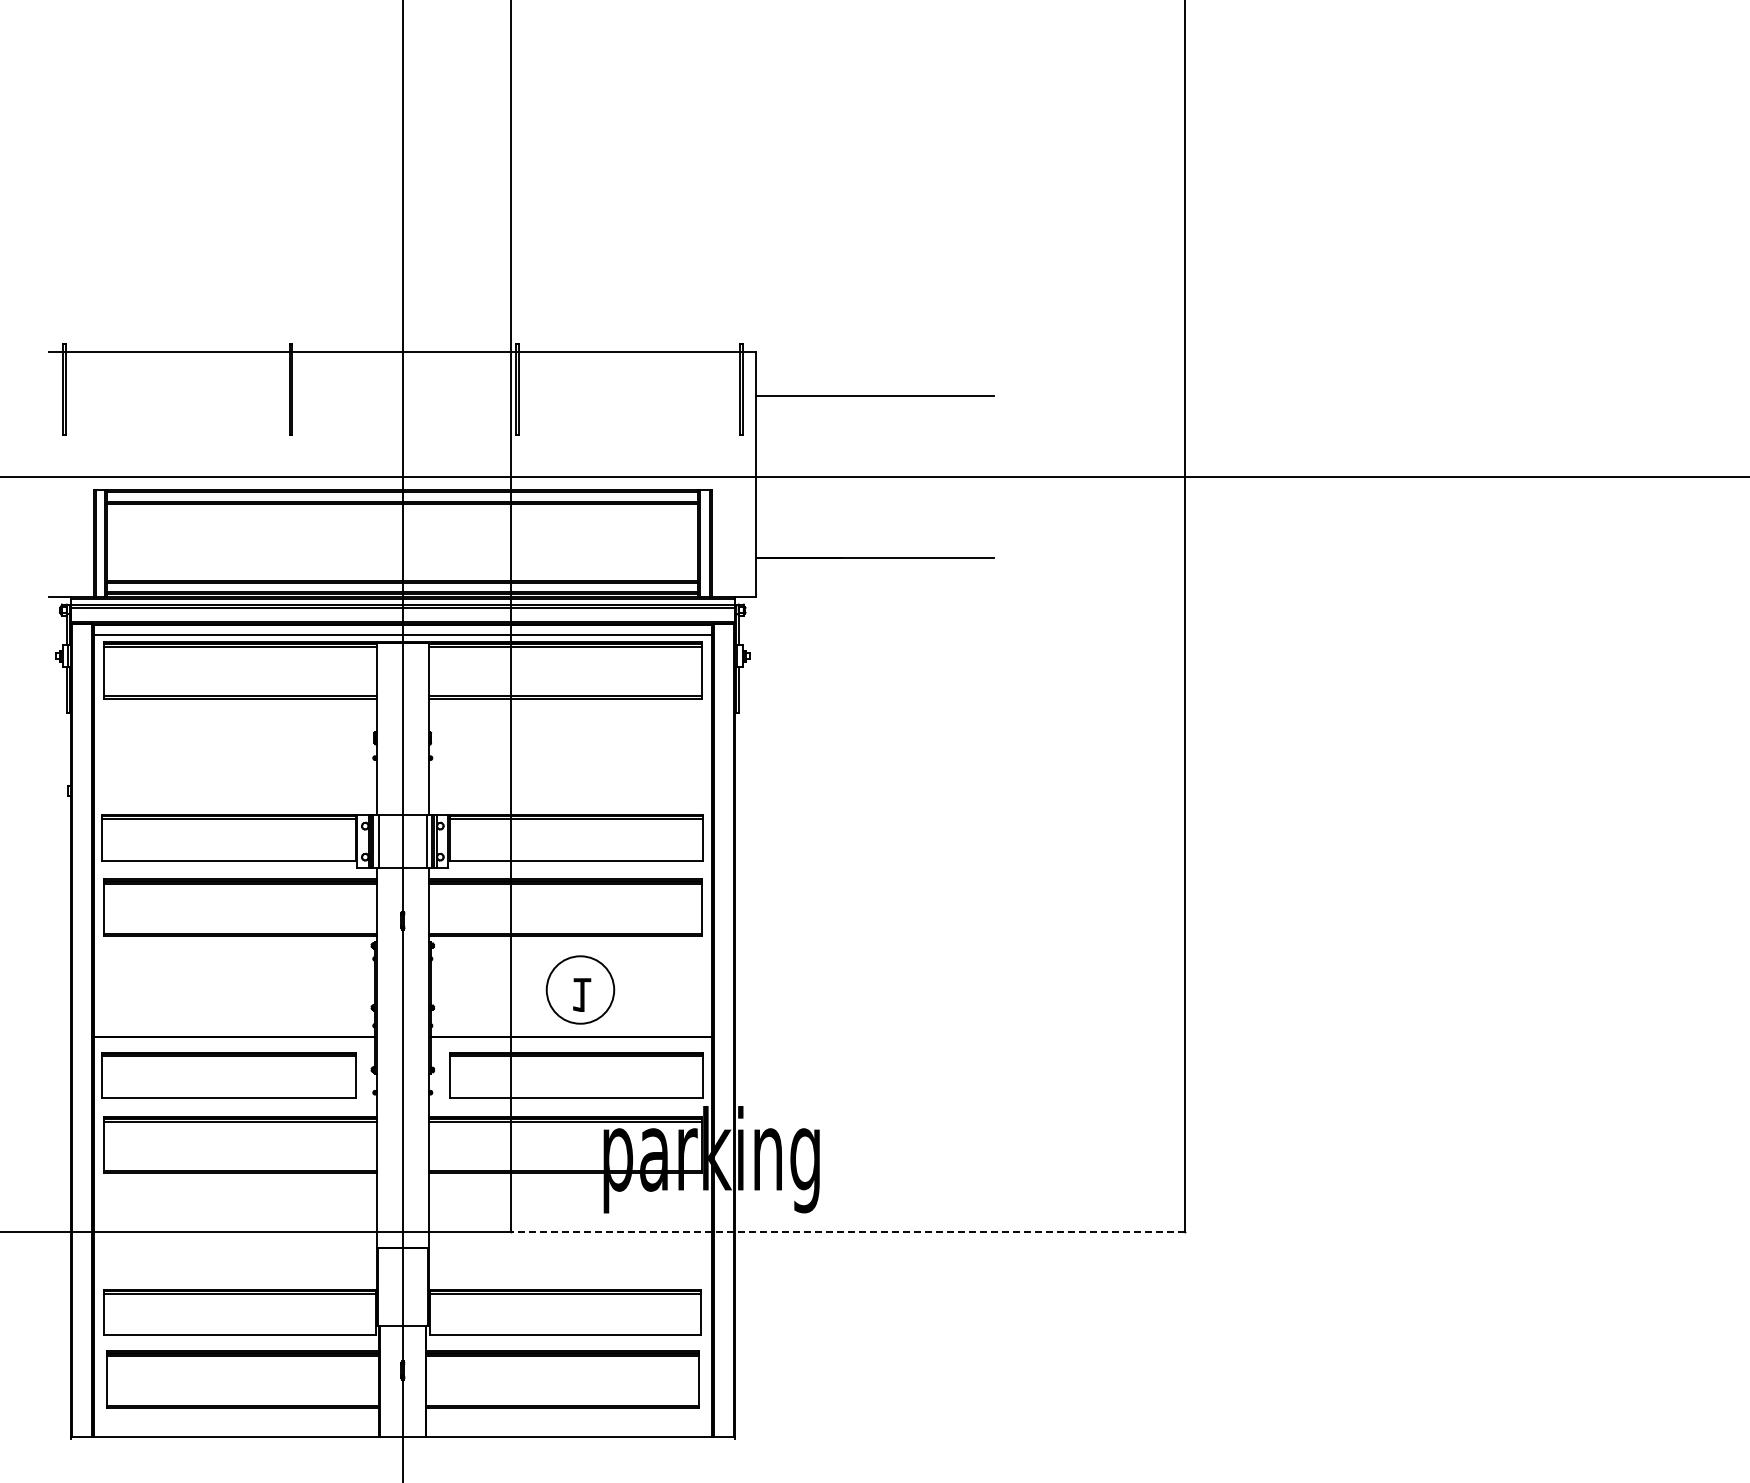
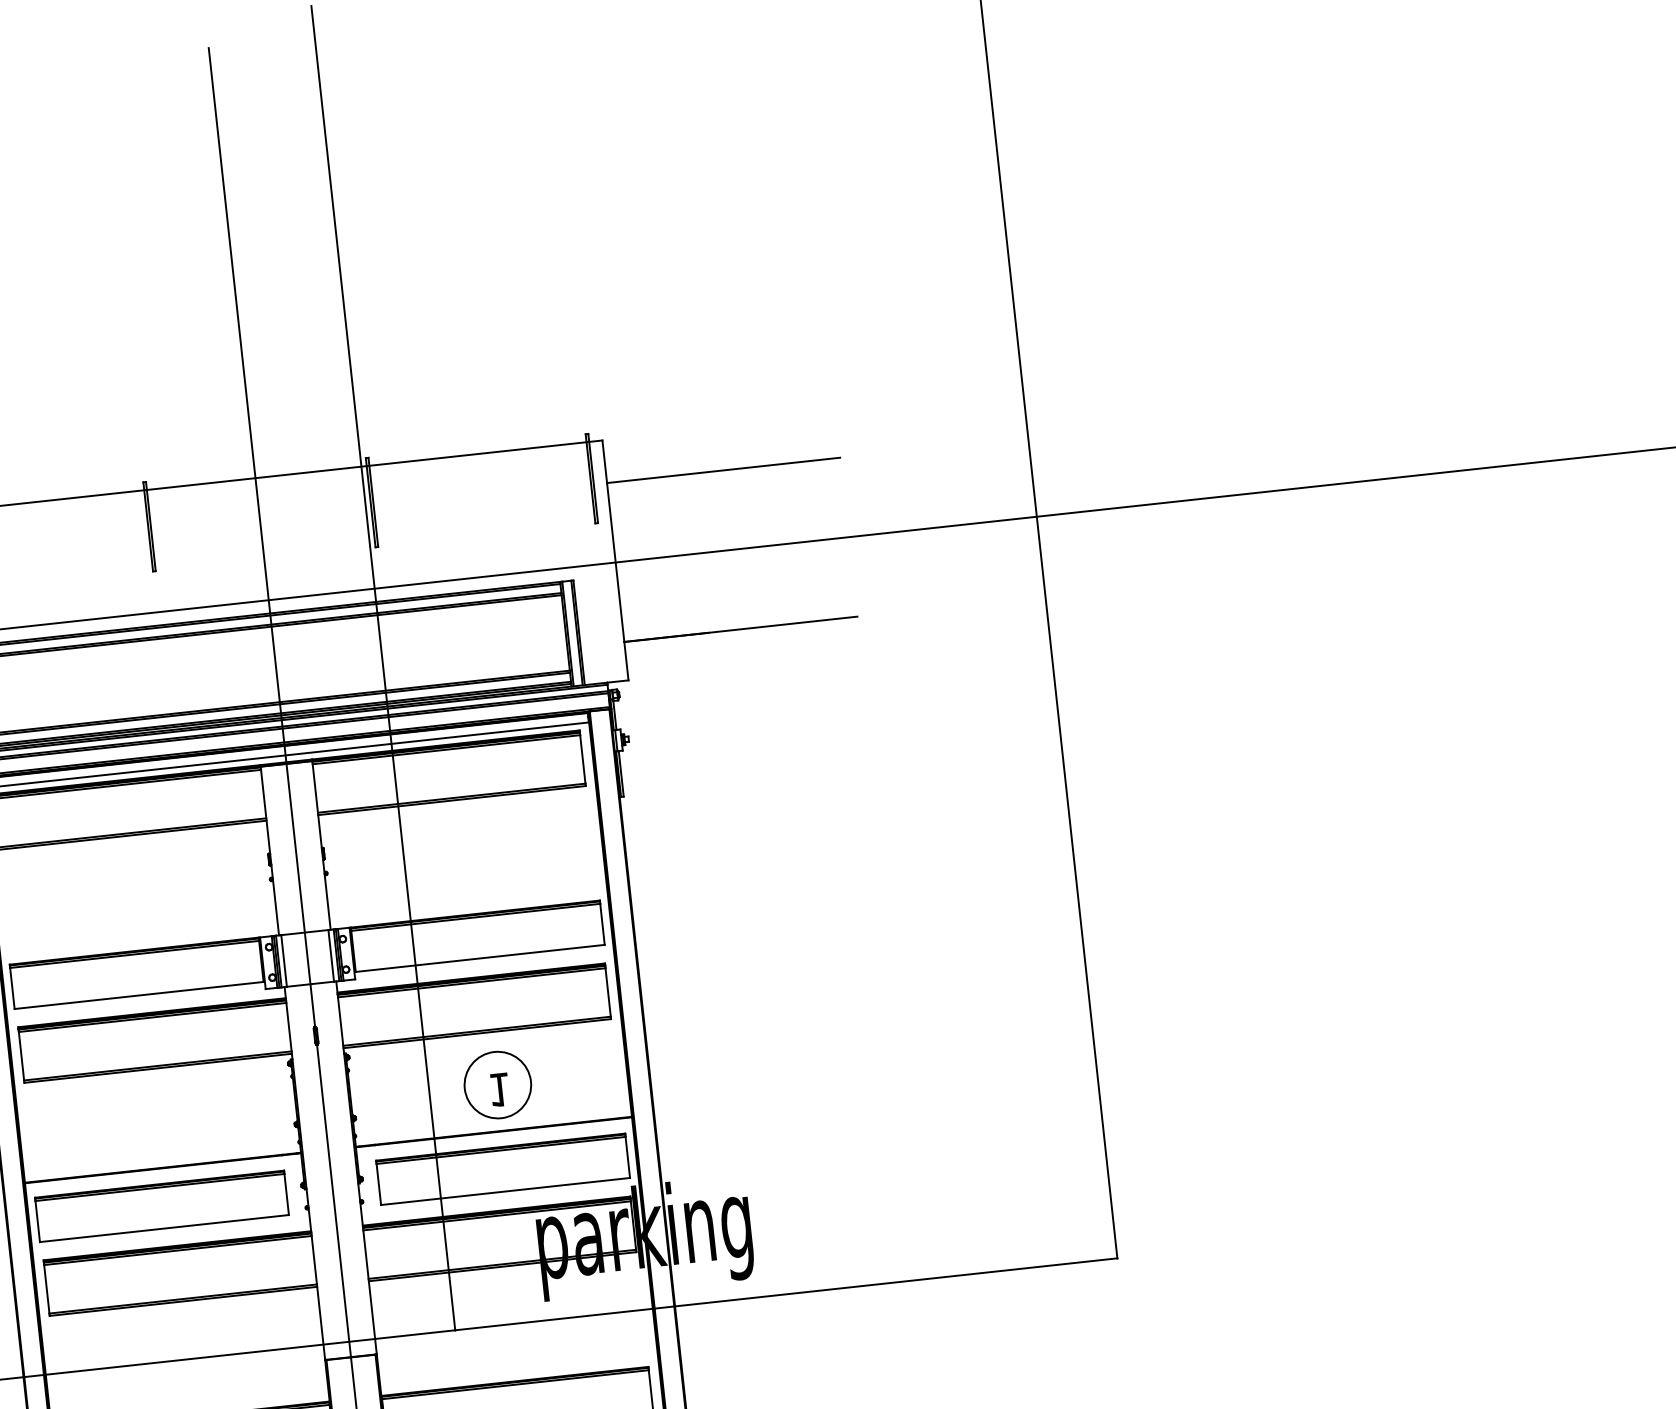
line: (847, 1232) -> (785, 1294), dashed -> solid

